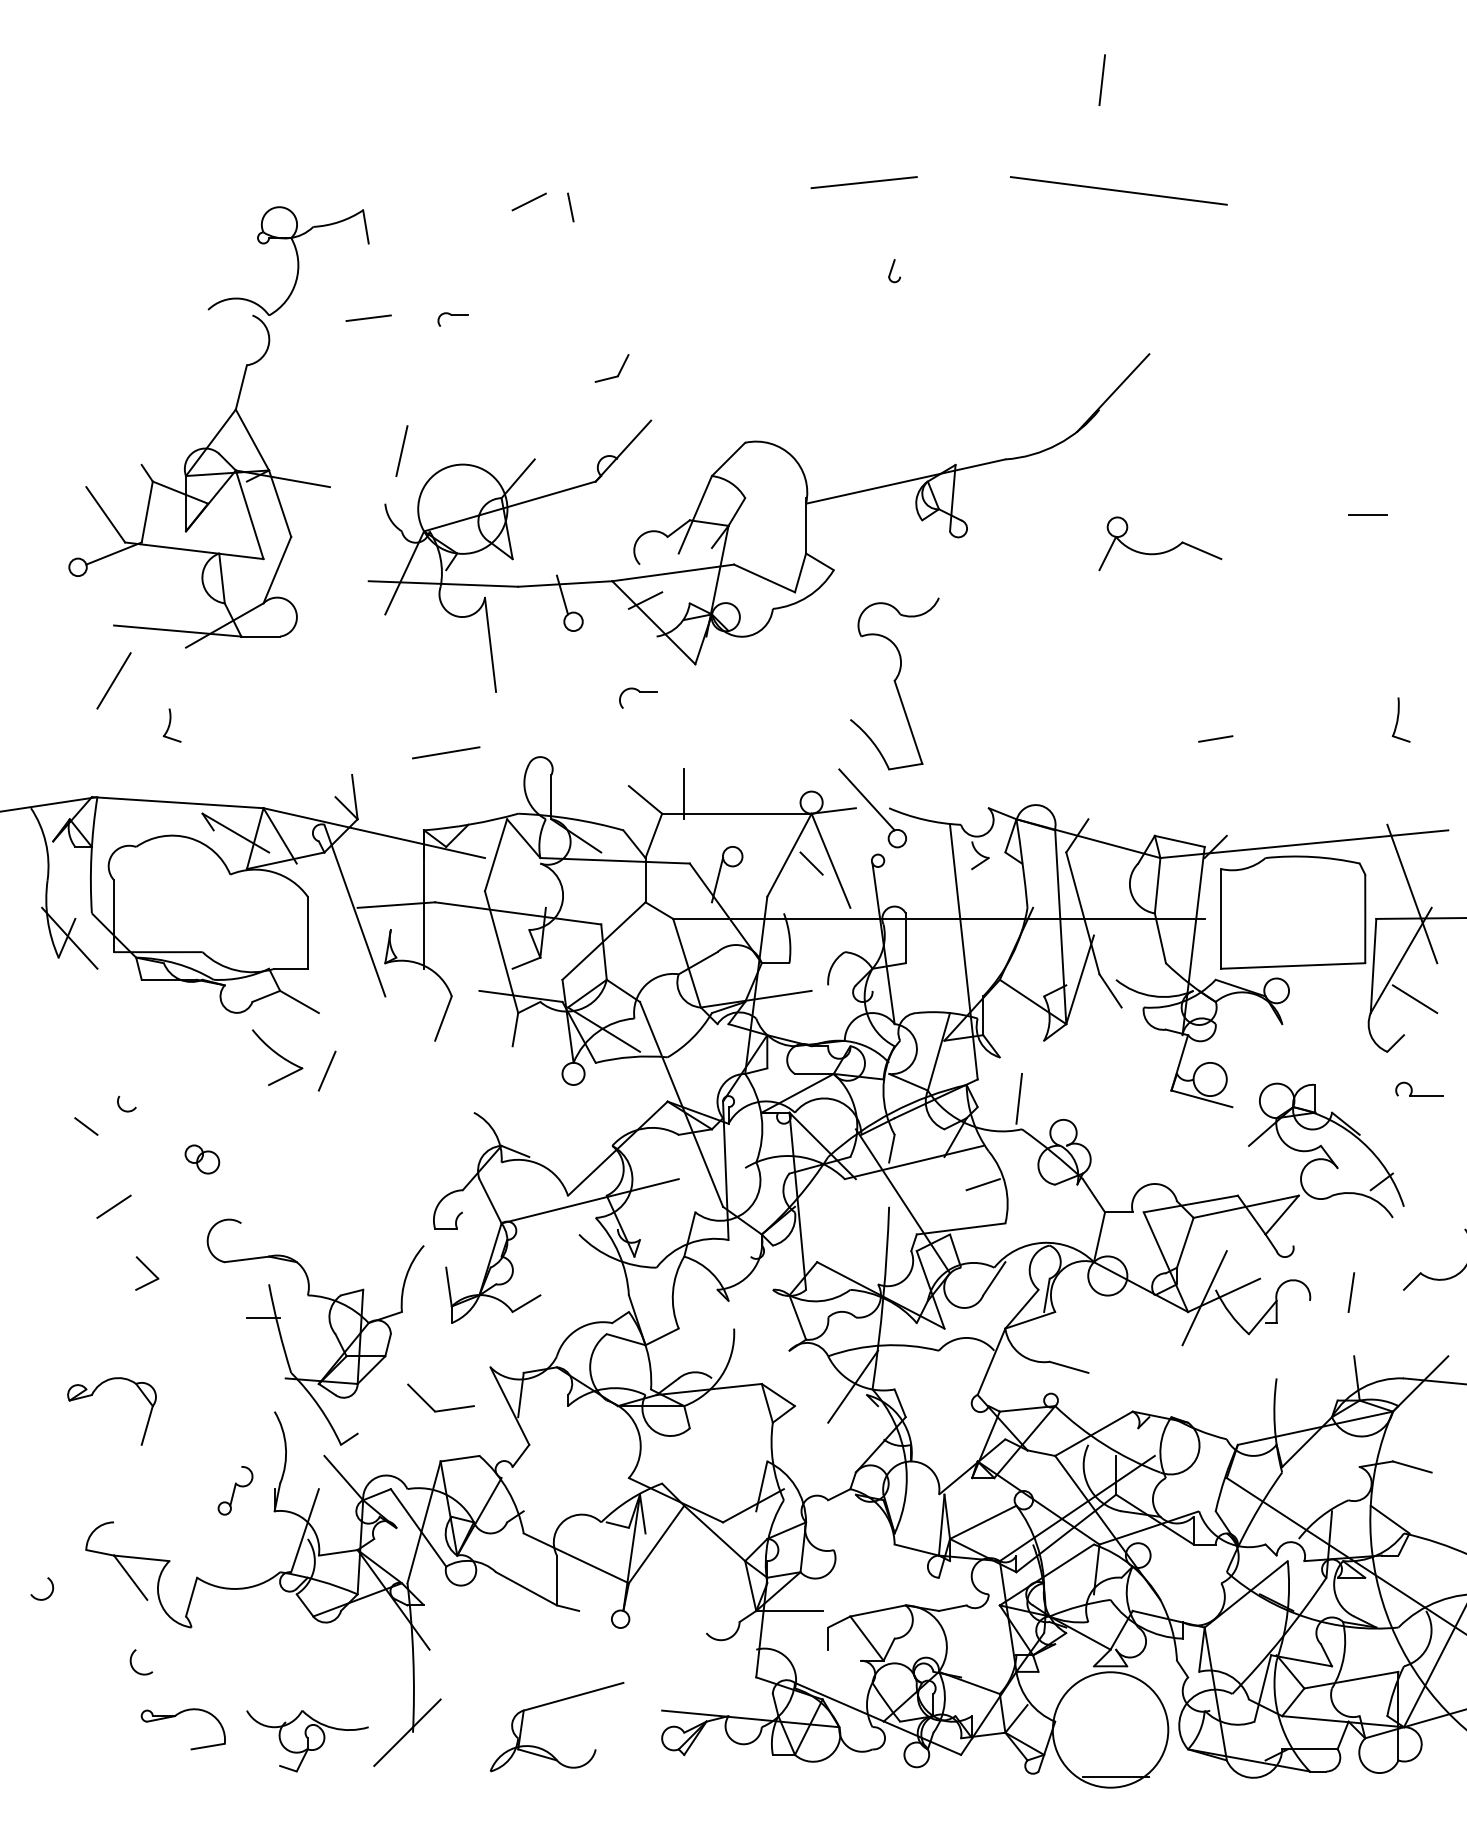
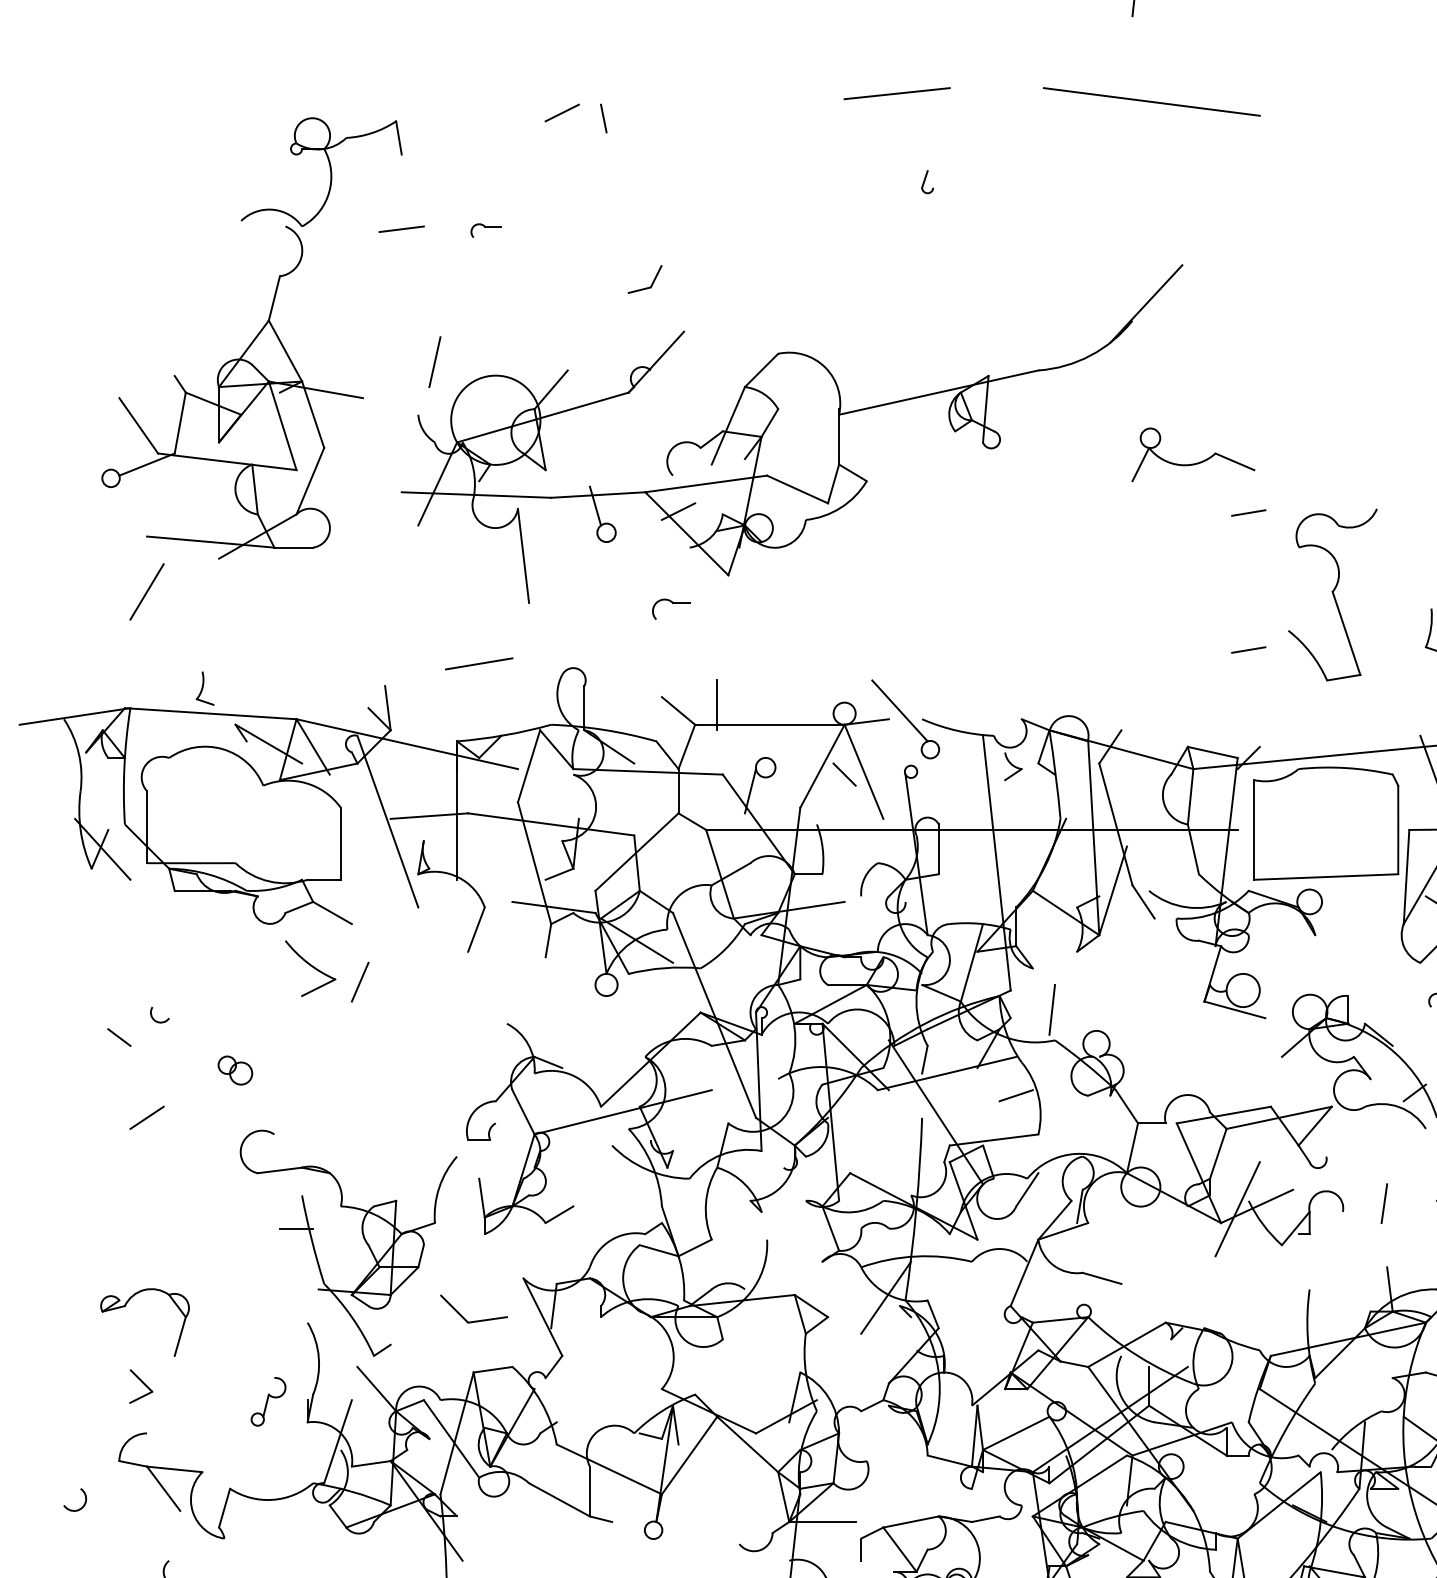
line: (1367, 514) -> (1400, 425), removed
line: (1215, 601) -> (1248, 512), added
part: (894, 683) -> (1332, 594), moved
part: (171, 725) -> (204, 688), moved
part: (147, 1273) -> (141, 1386), moved

